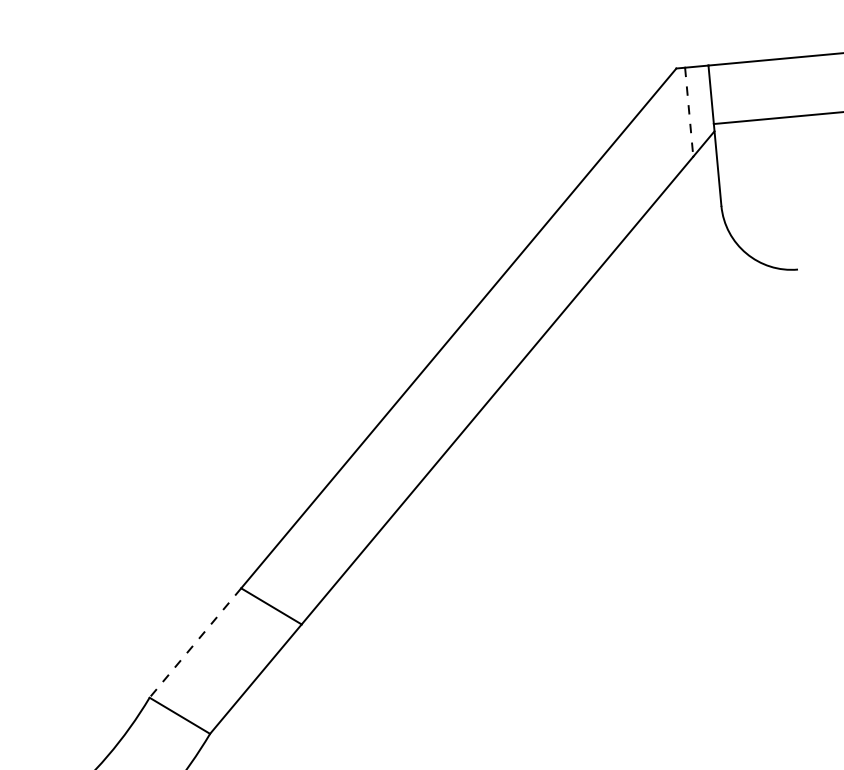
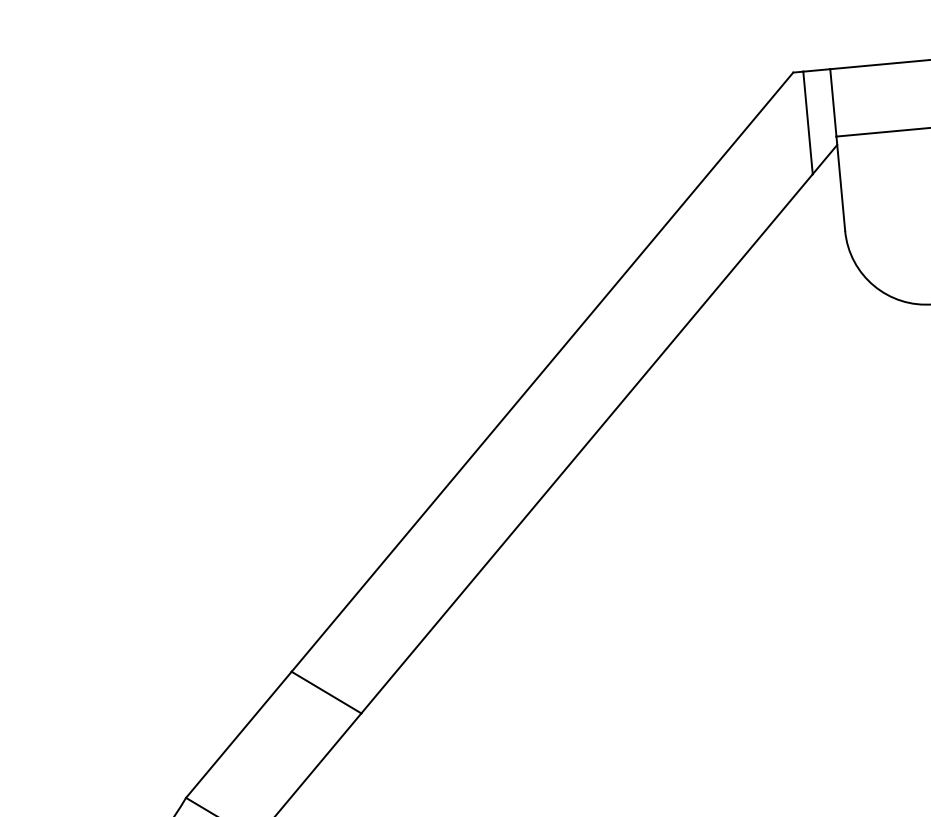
line: (689, 112) -> (808, 123), dashed -> solid
line: (195, 643) -> (238, 735), dashed -> solid

